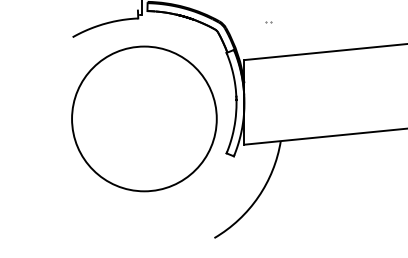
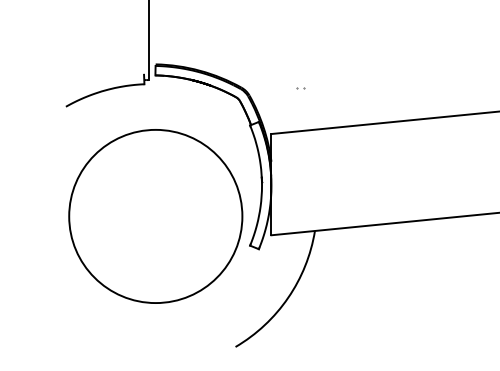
circle: (144, 118) -> (155, 216), moved

